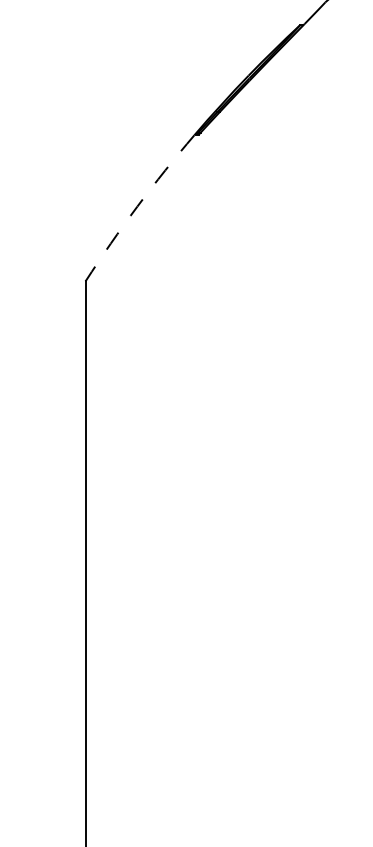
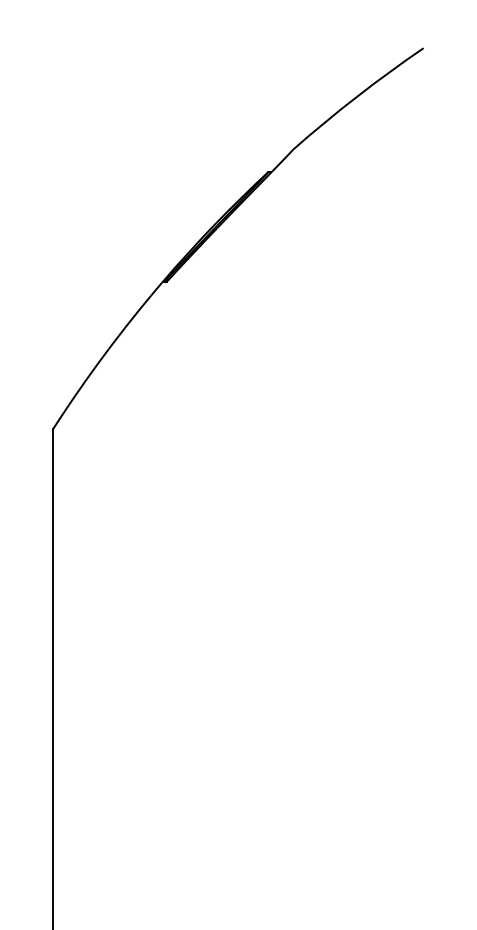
arc: (137, 206) -> (105, 353), dashed -> solid

